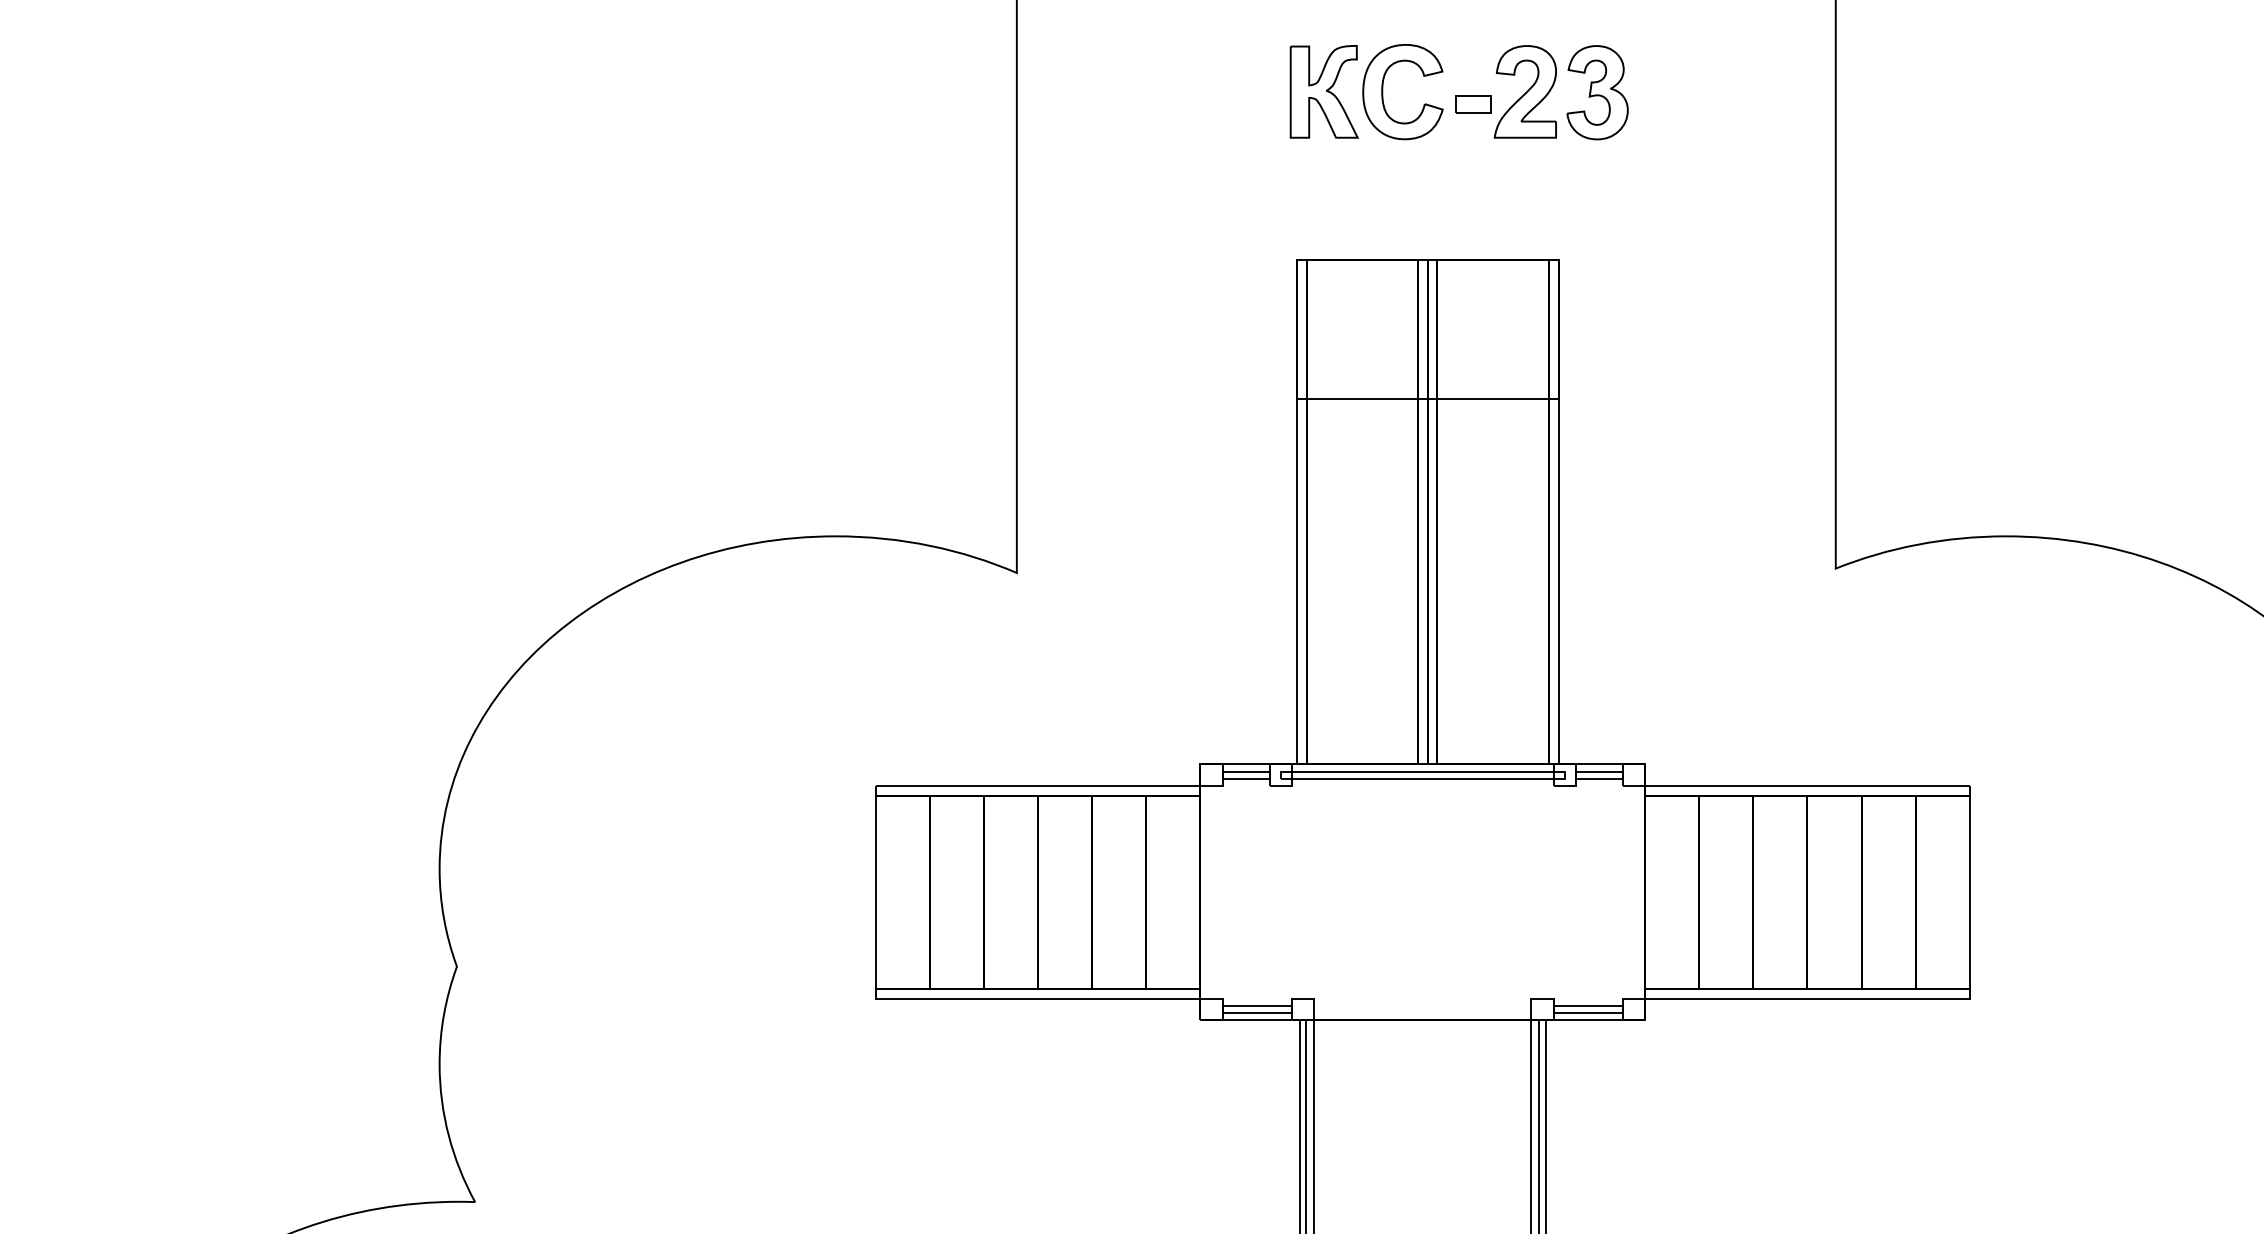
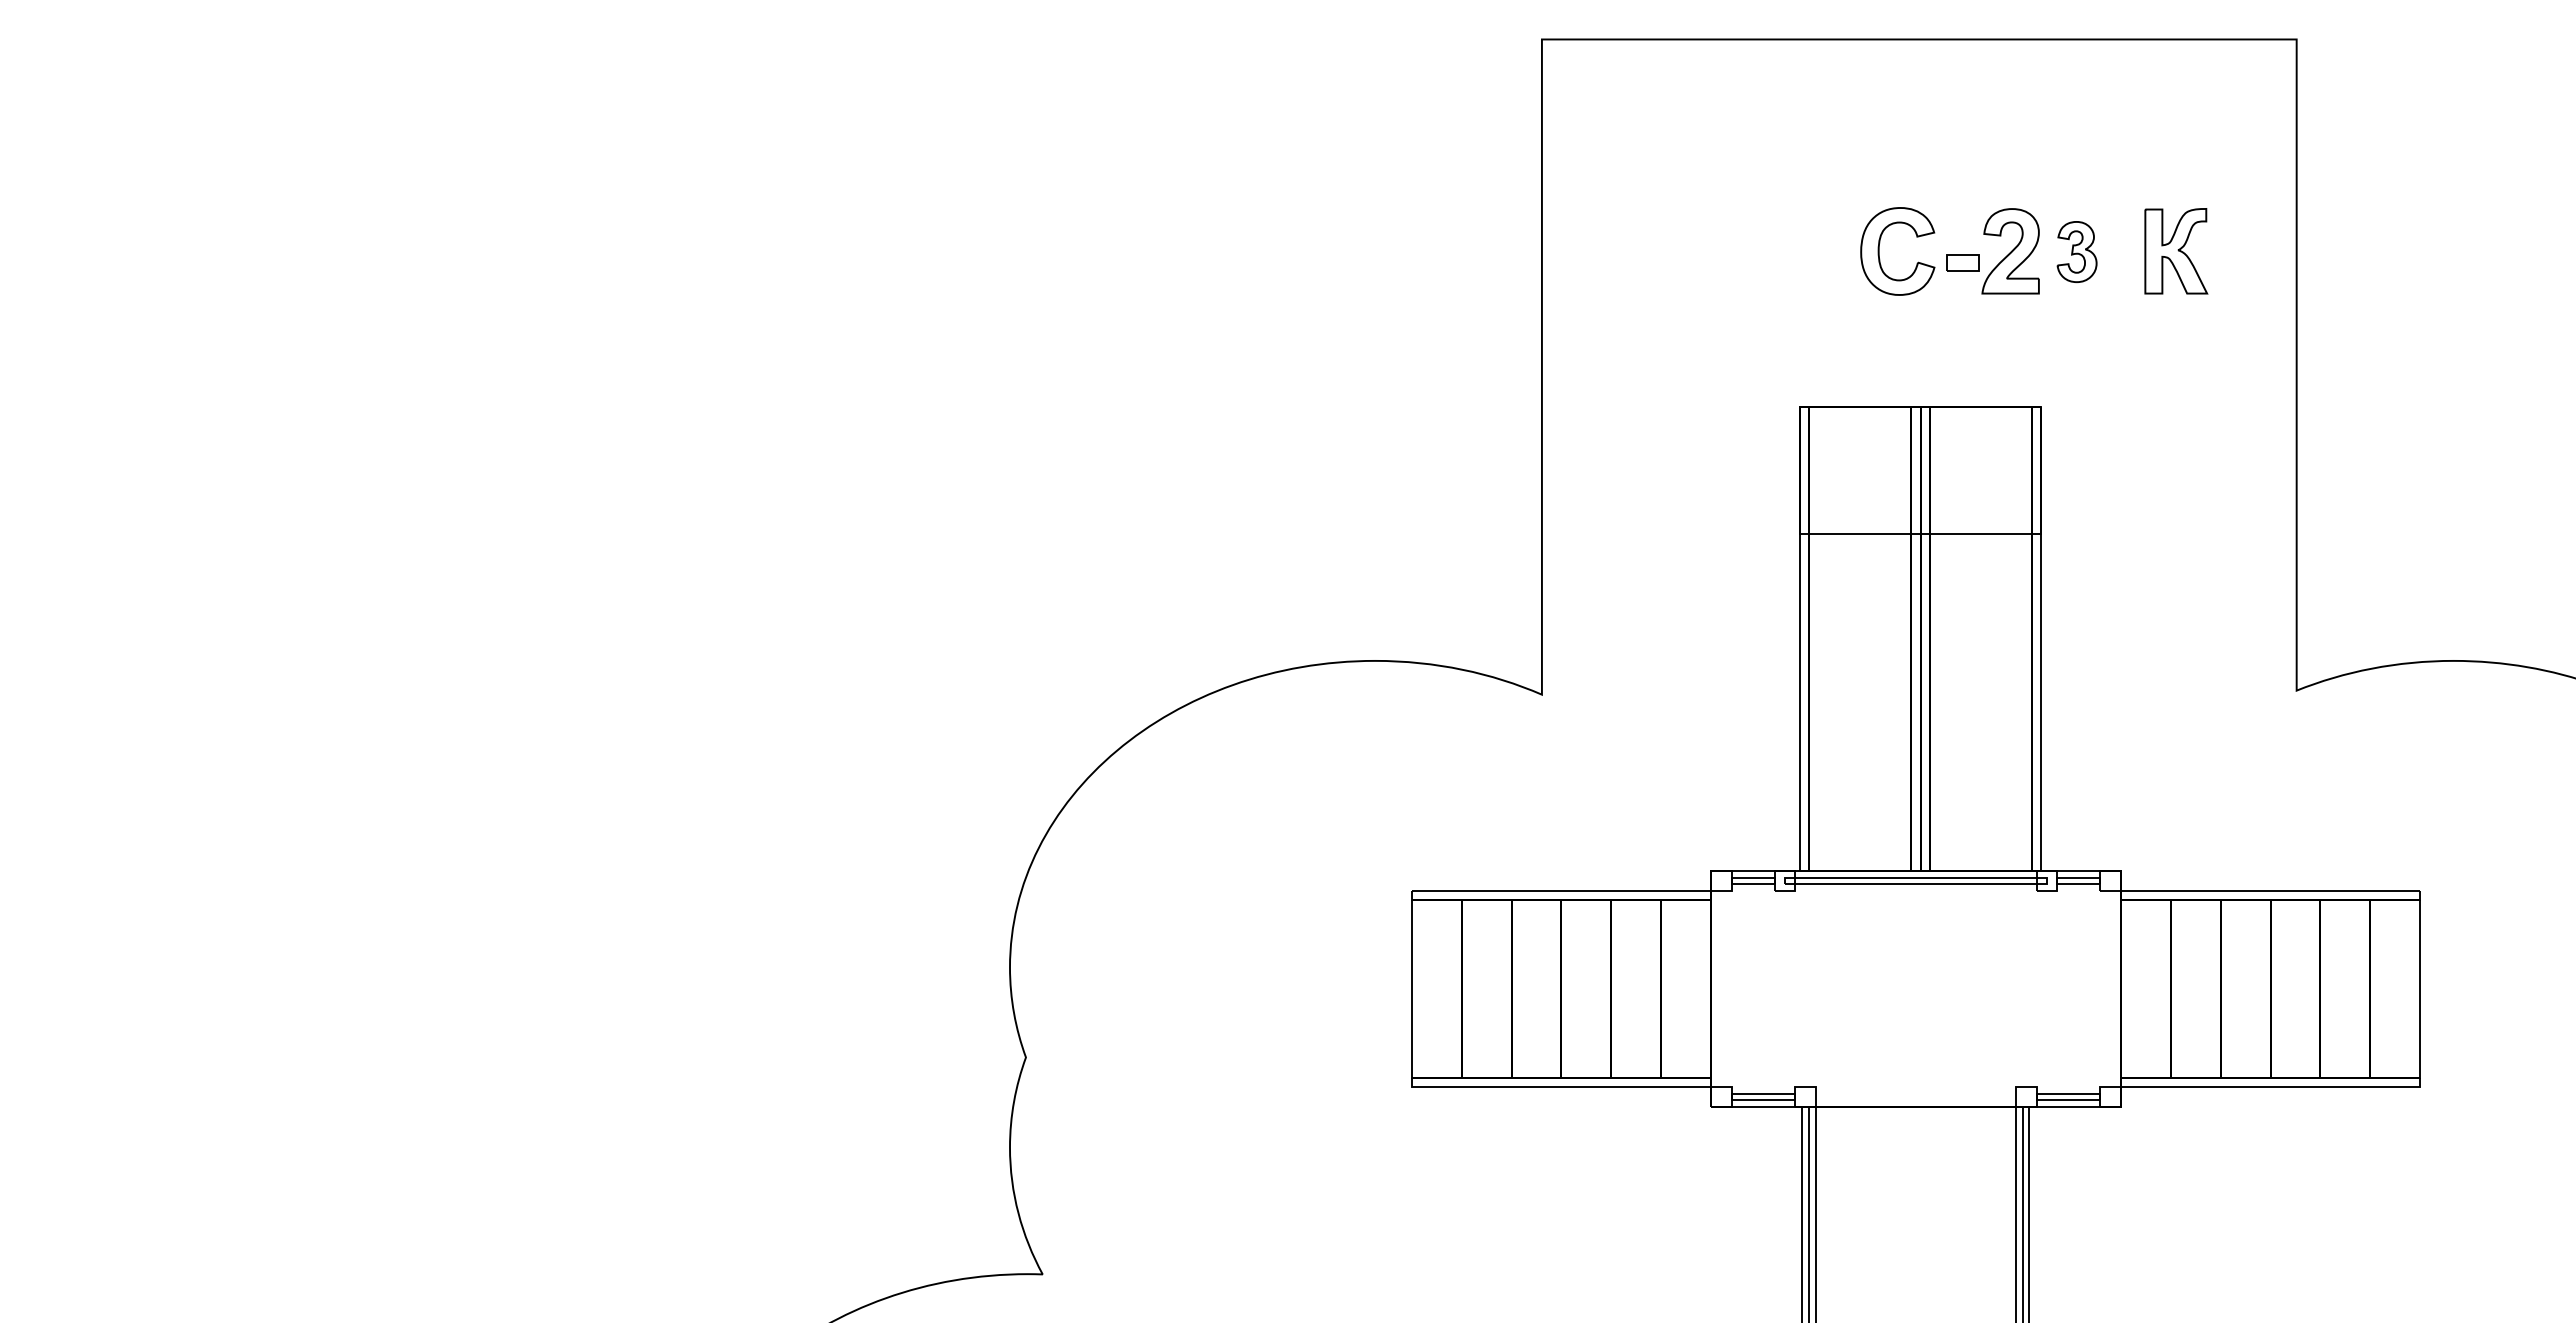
part: (1324, 92) -> (2176, 251), moved
part: (1596, 92) -> (2076, 251), size x0.7

